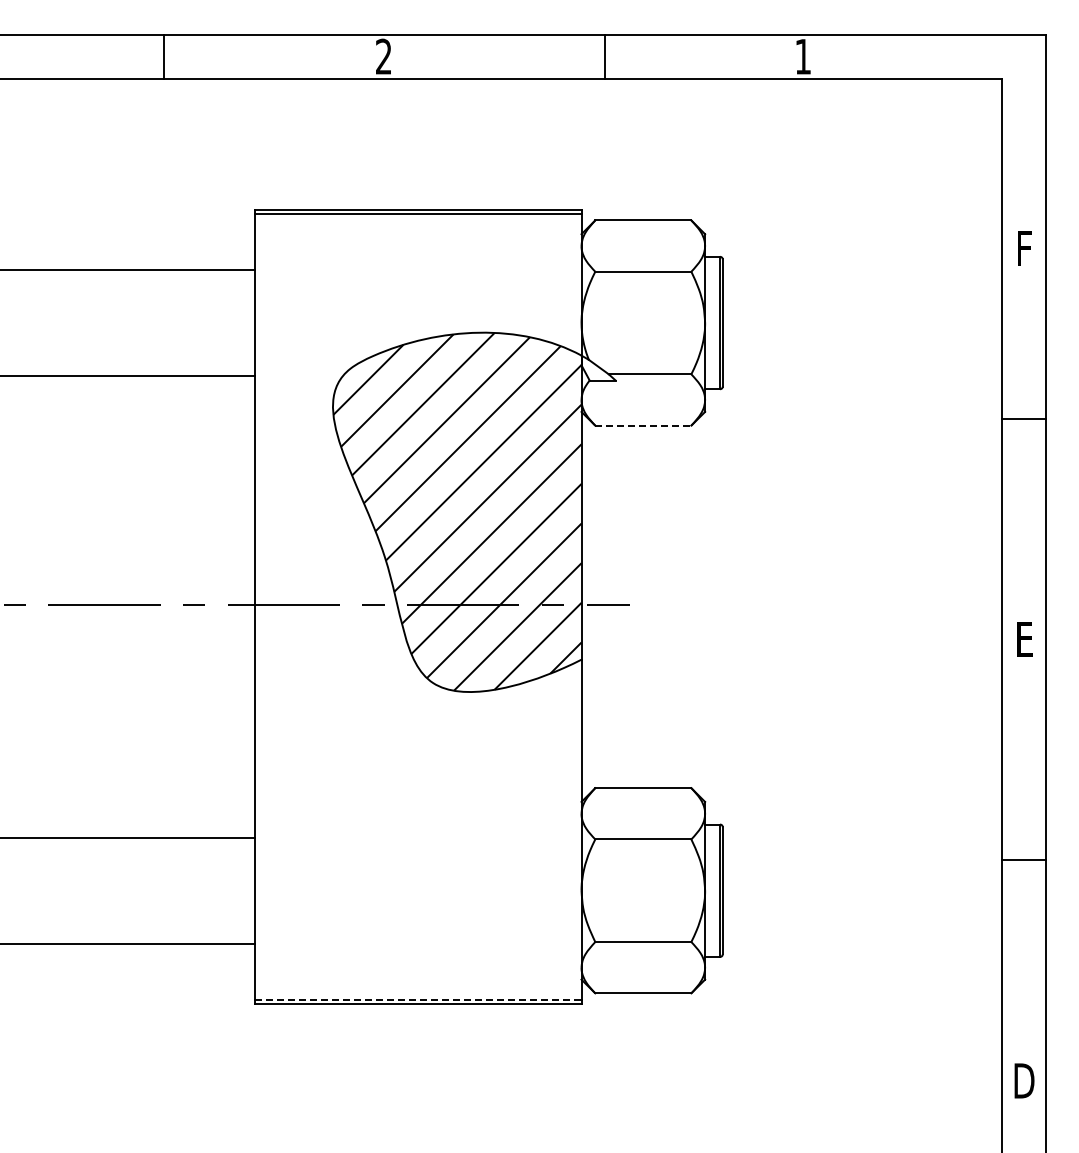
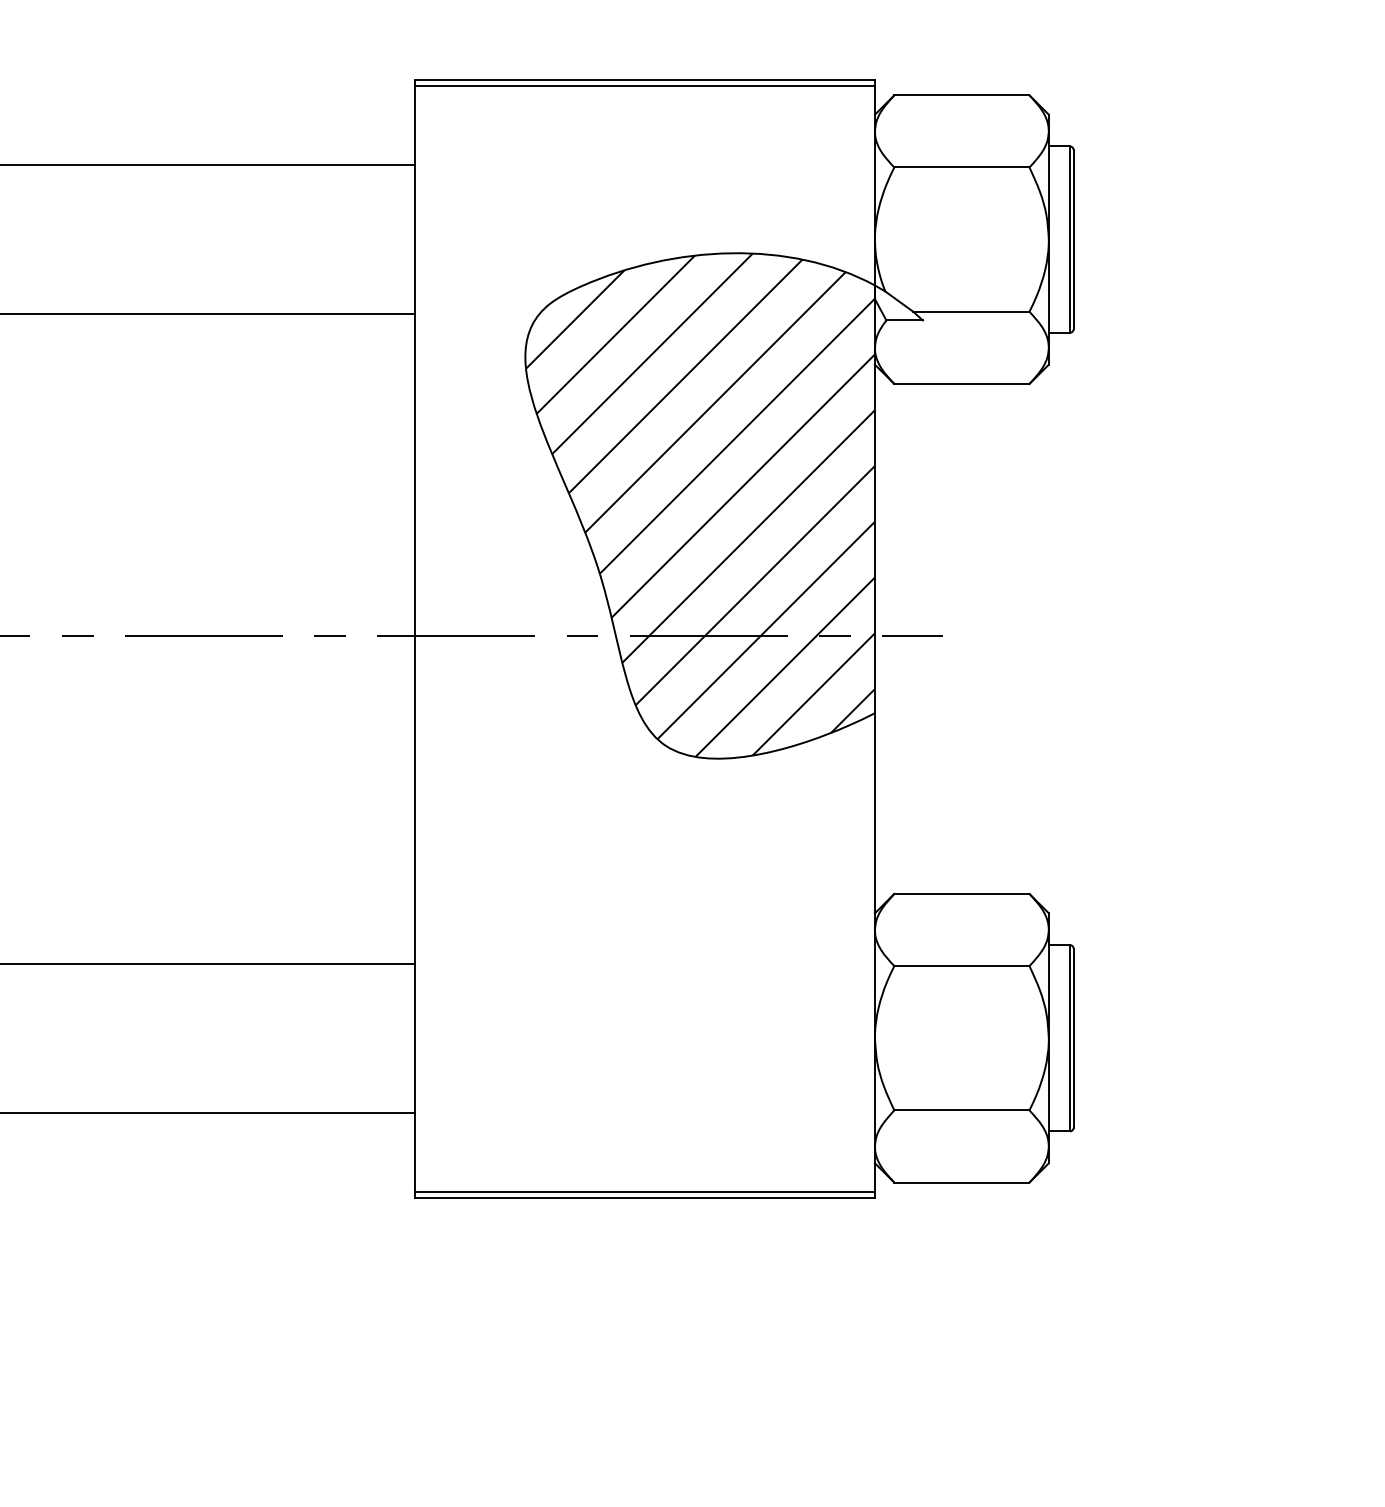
line: (643, 425) -> (962, 383), dashed -> solid
line: (418, 999) -> (645, 1191), dashed -> solid

